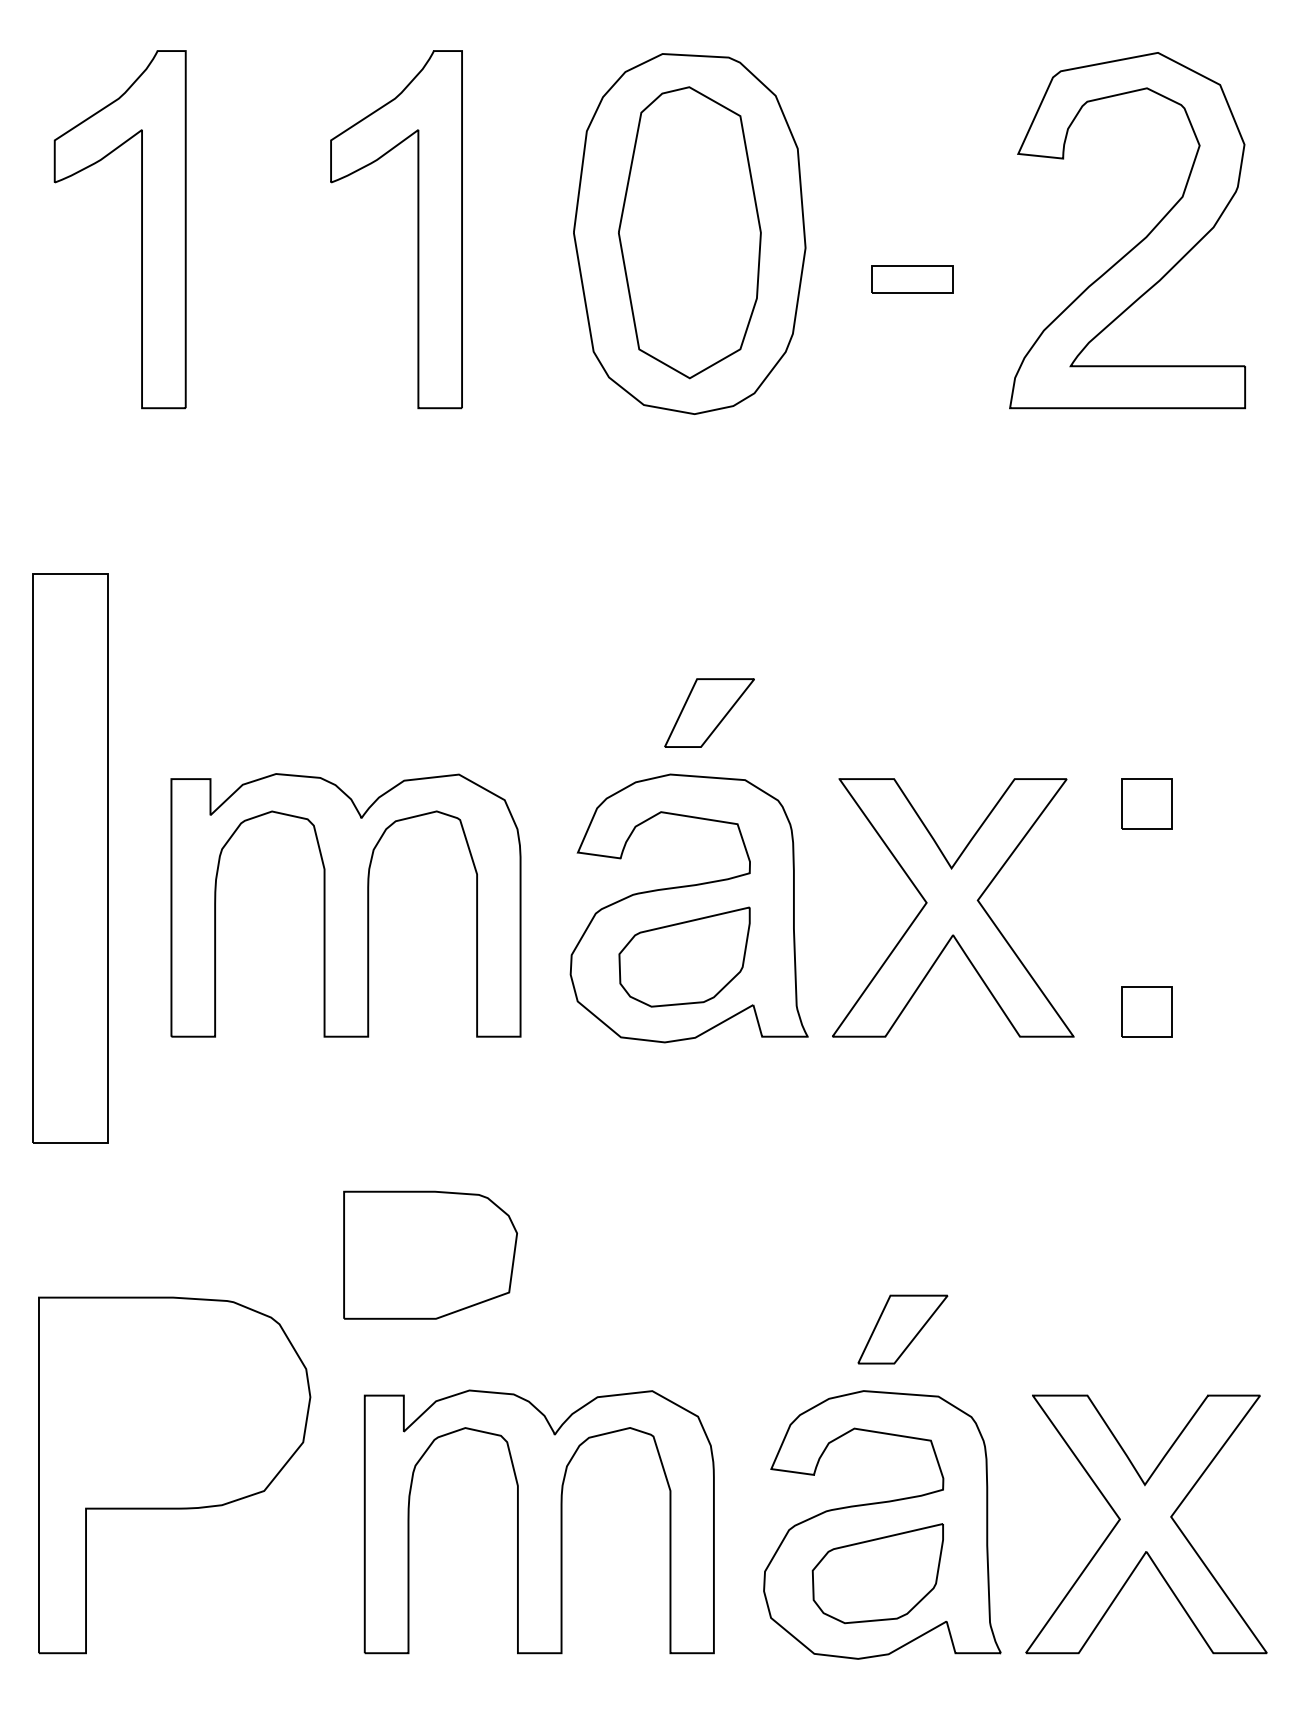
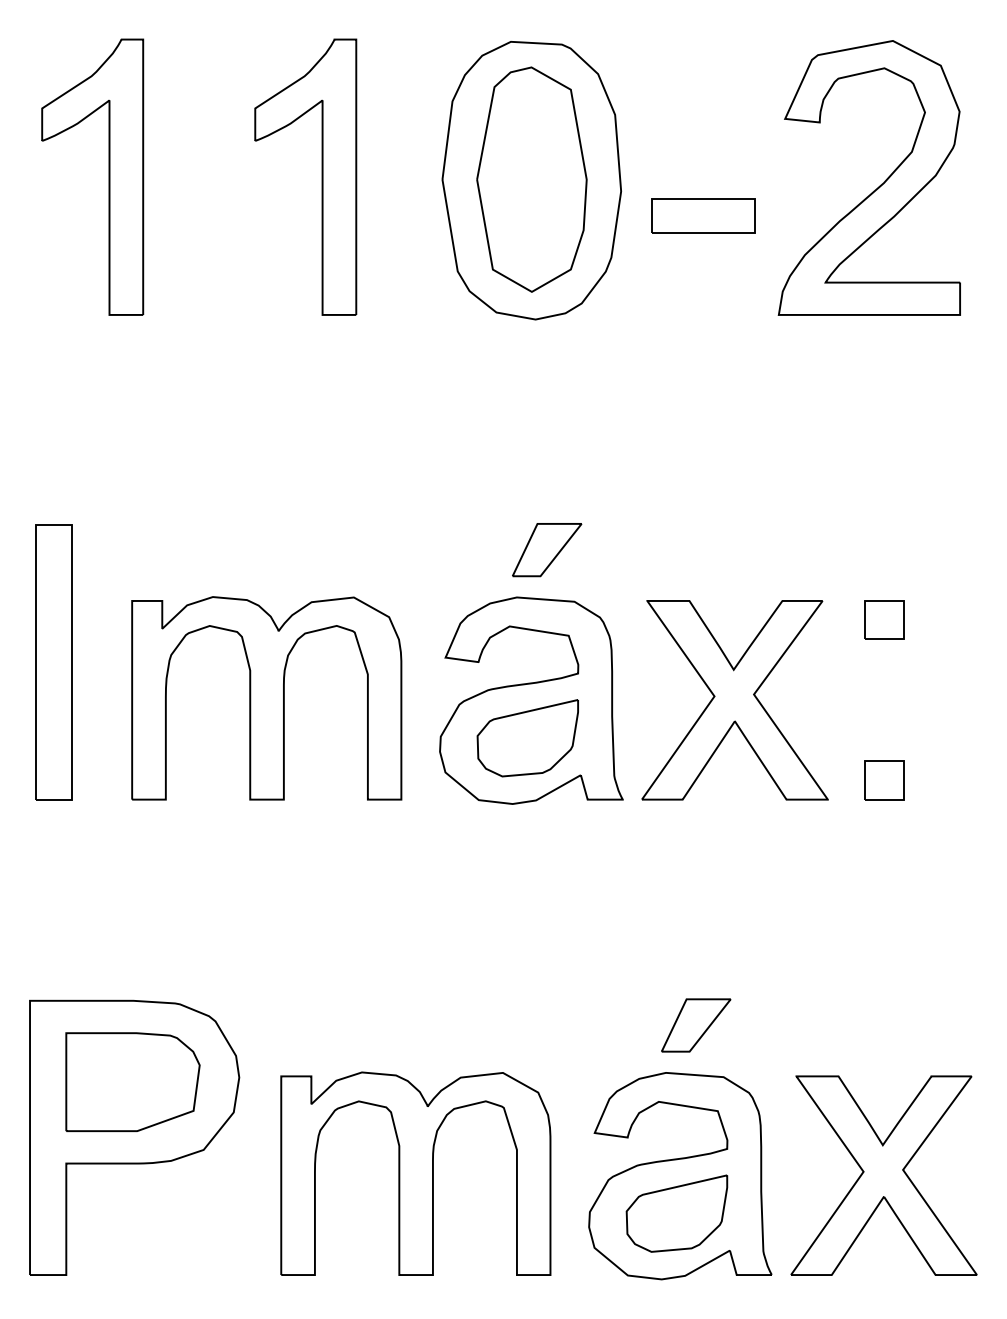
part: (912, 279) -> (703, 215), size x1.67
part: (69, 858) -> (53, 662), size x0.62
part: (429, 1255) -> (132, 1082), moved

